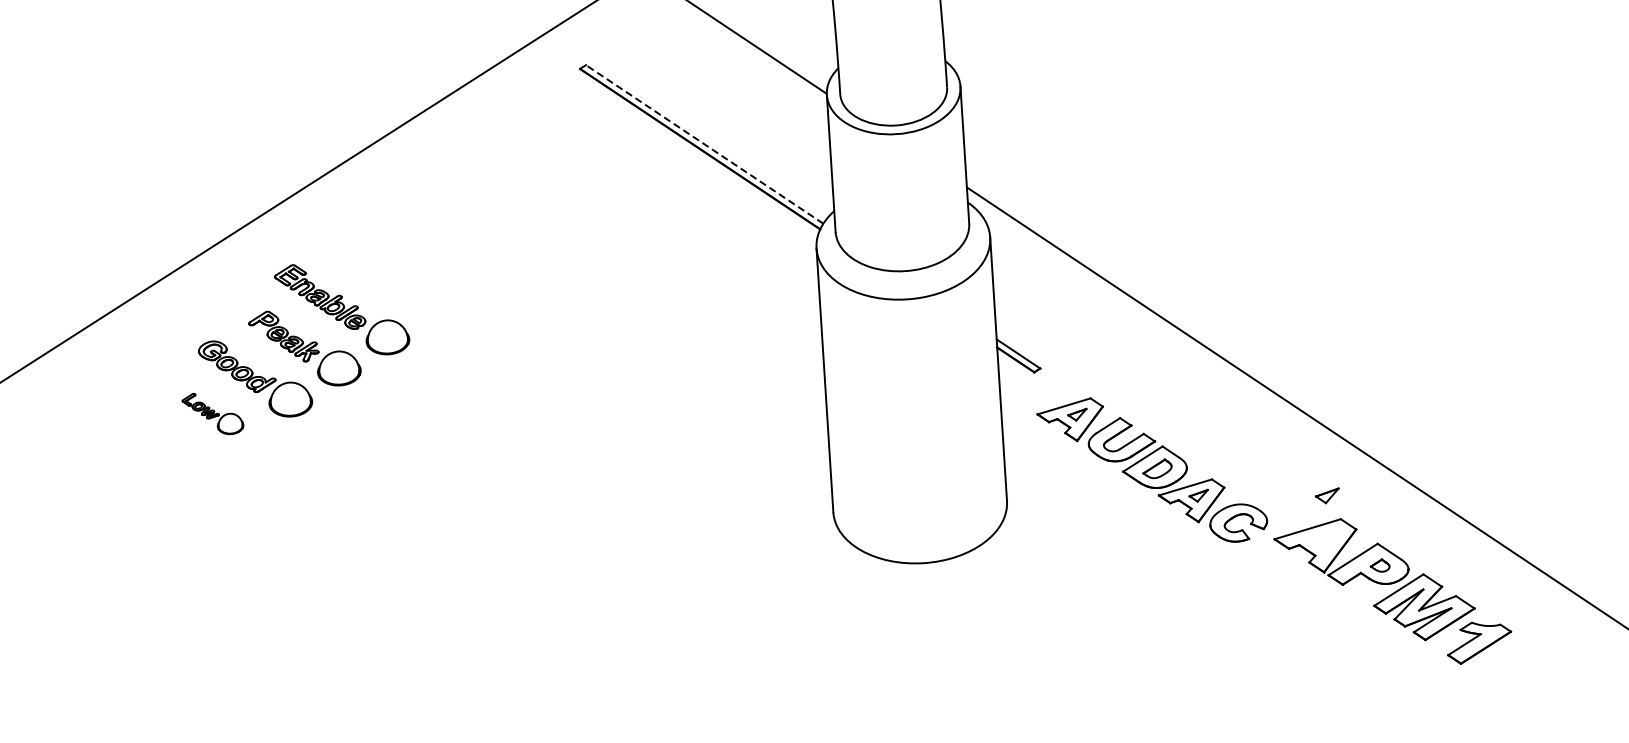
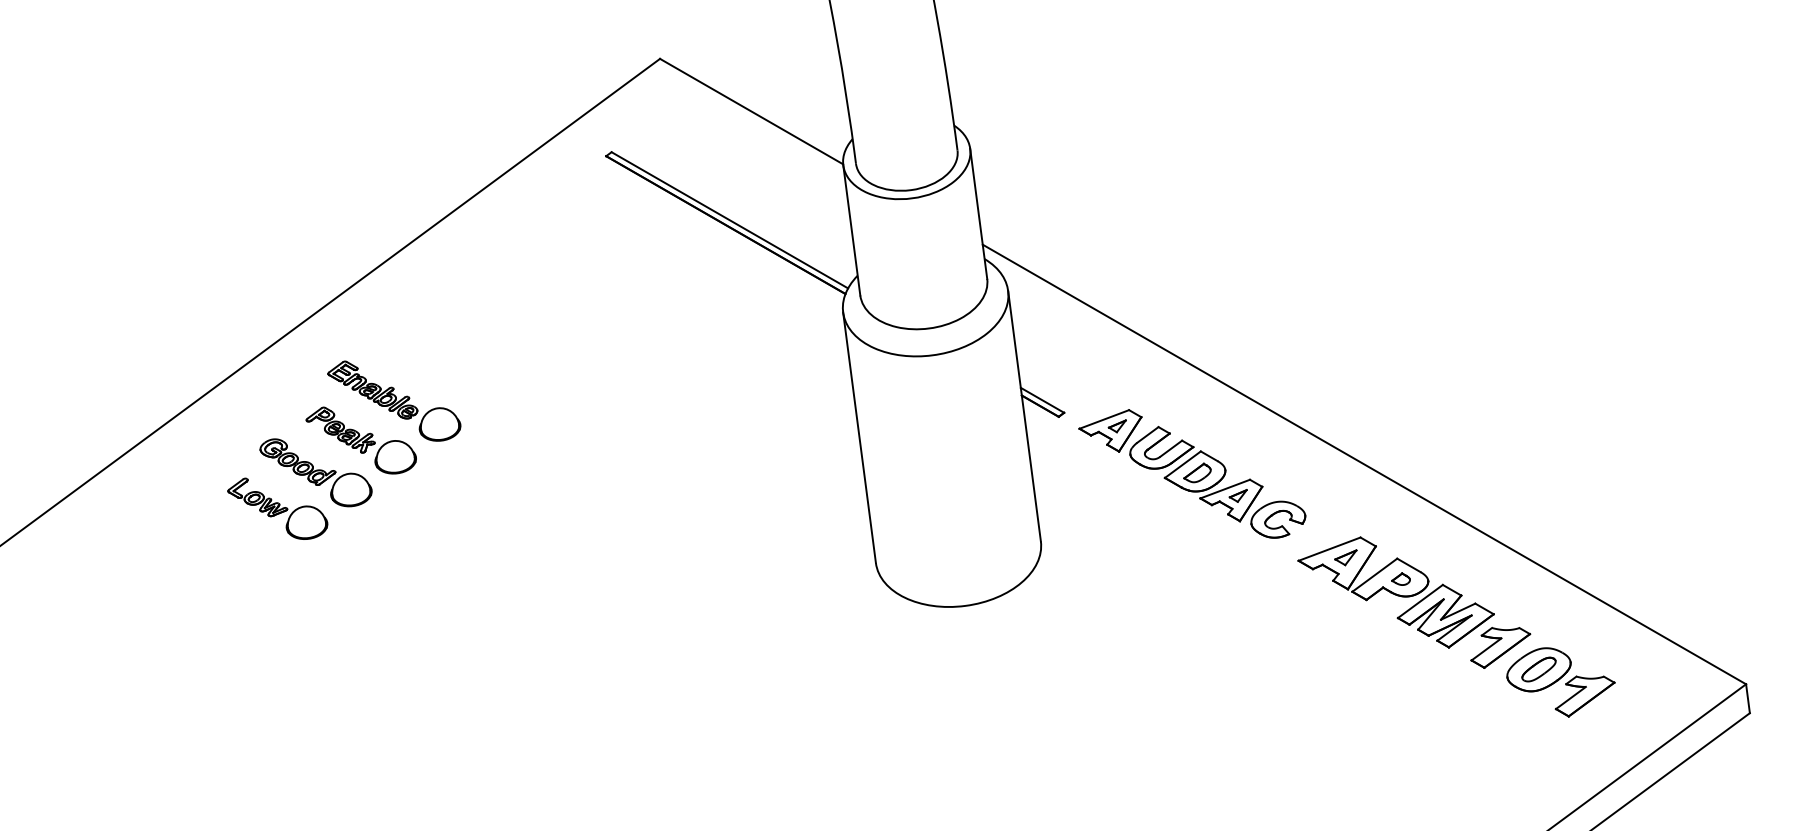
line: (704, 144) -> (729, 220), dashed -> solid
part: (212, 413) -> (277, 508), size x1.67
part: (1152, 468) -> (1192, 473), moved
part: (1326, 495) -> (1345, 557), moved
part: (1539, 684) -> (1560, 682), added

